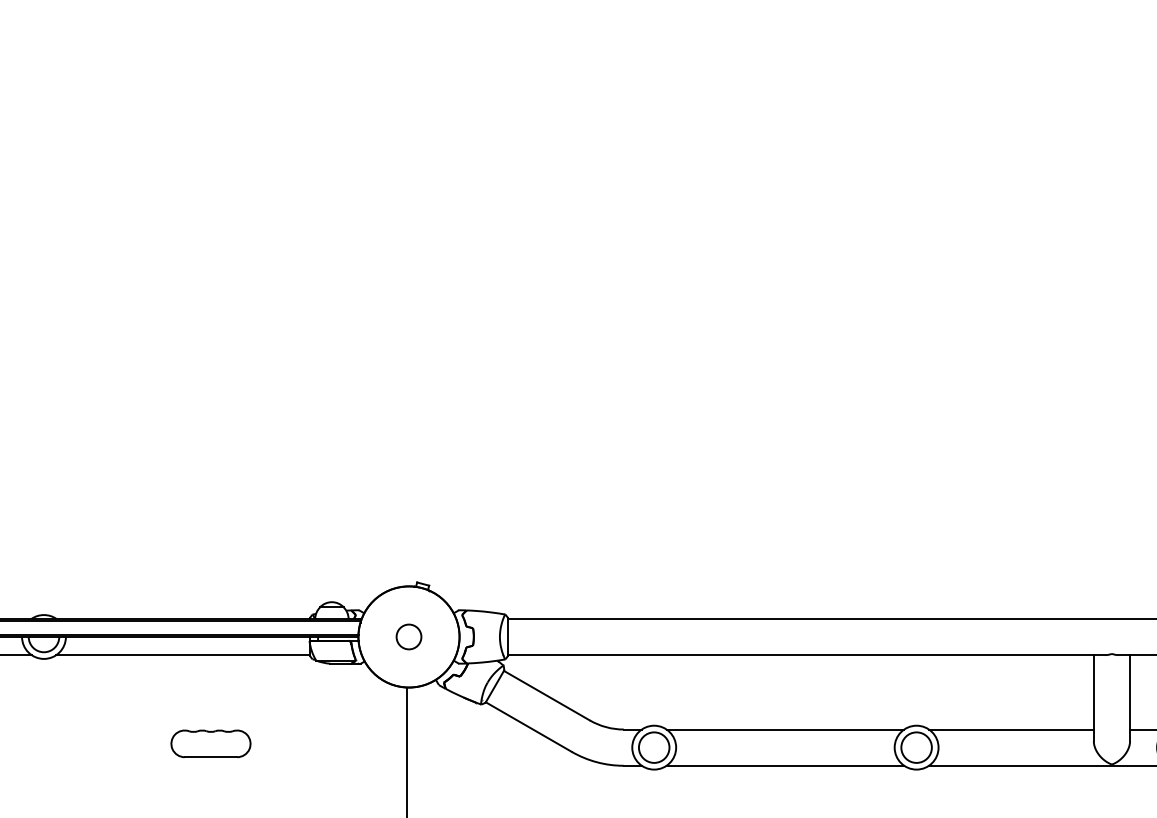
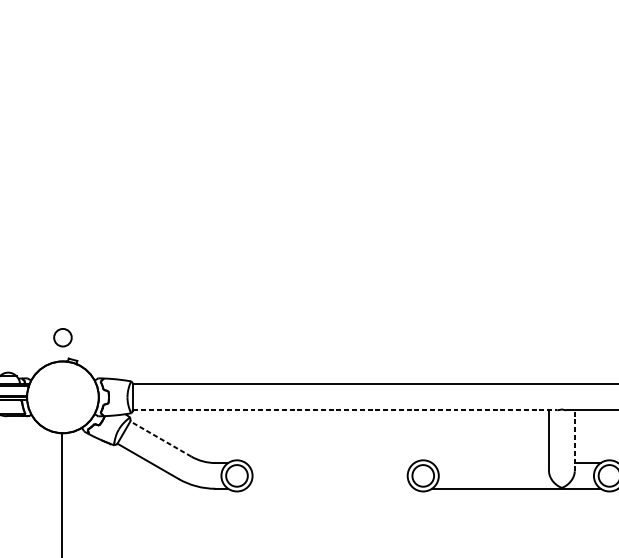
circle: (408, 636) -> (62, 337), moved
line: (806, 655) -> (345, 410), solid -> dashed
line: (546, 695) -> (160, 438), solid -> dashed
line: (1130, 697) -> (575, 440), solid -> dashed
line: (785, 729) -> (330, 463), removed
line: (1011, 729) -> (490, 463), removed
line: (785, 765) -> (330, 488), removed

